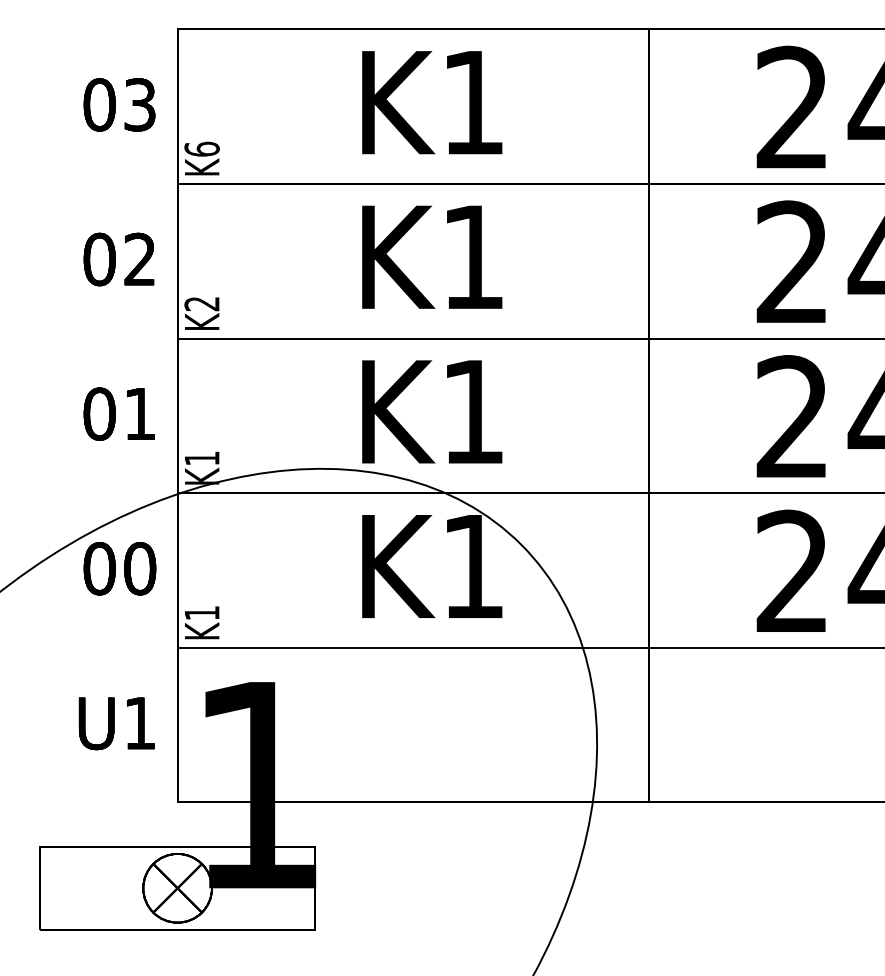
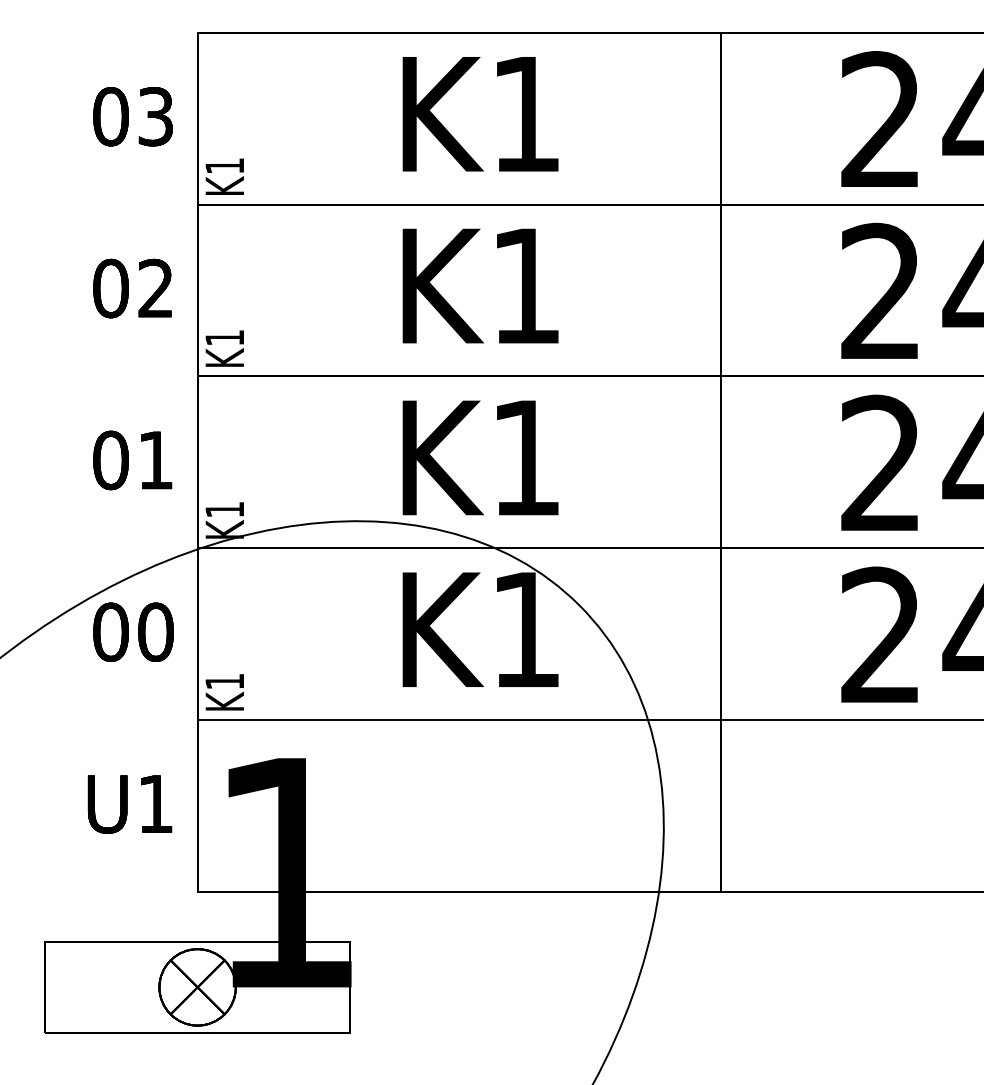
text: (201, 148) -> (224, 165), K6 -> K1
text: (201, 304) -> (224, 338), K2 -> K1

